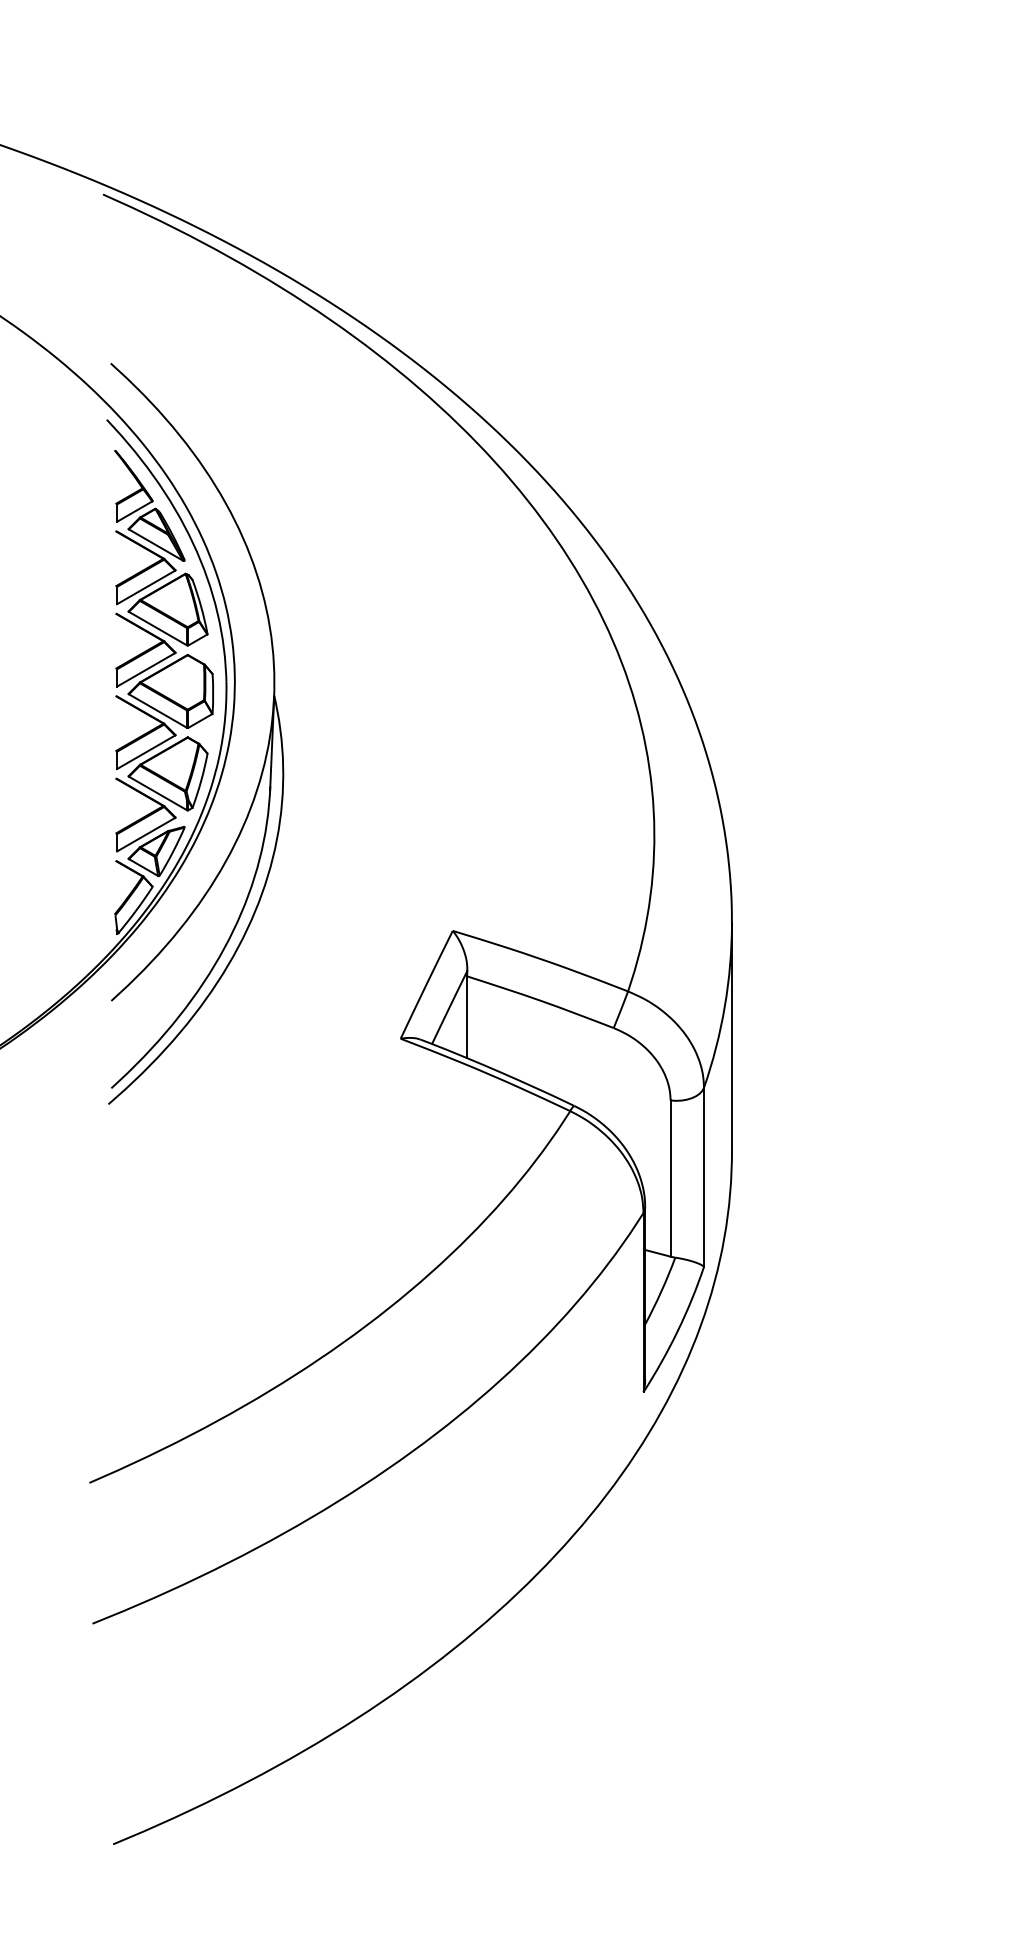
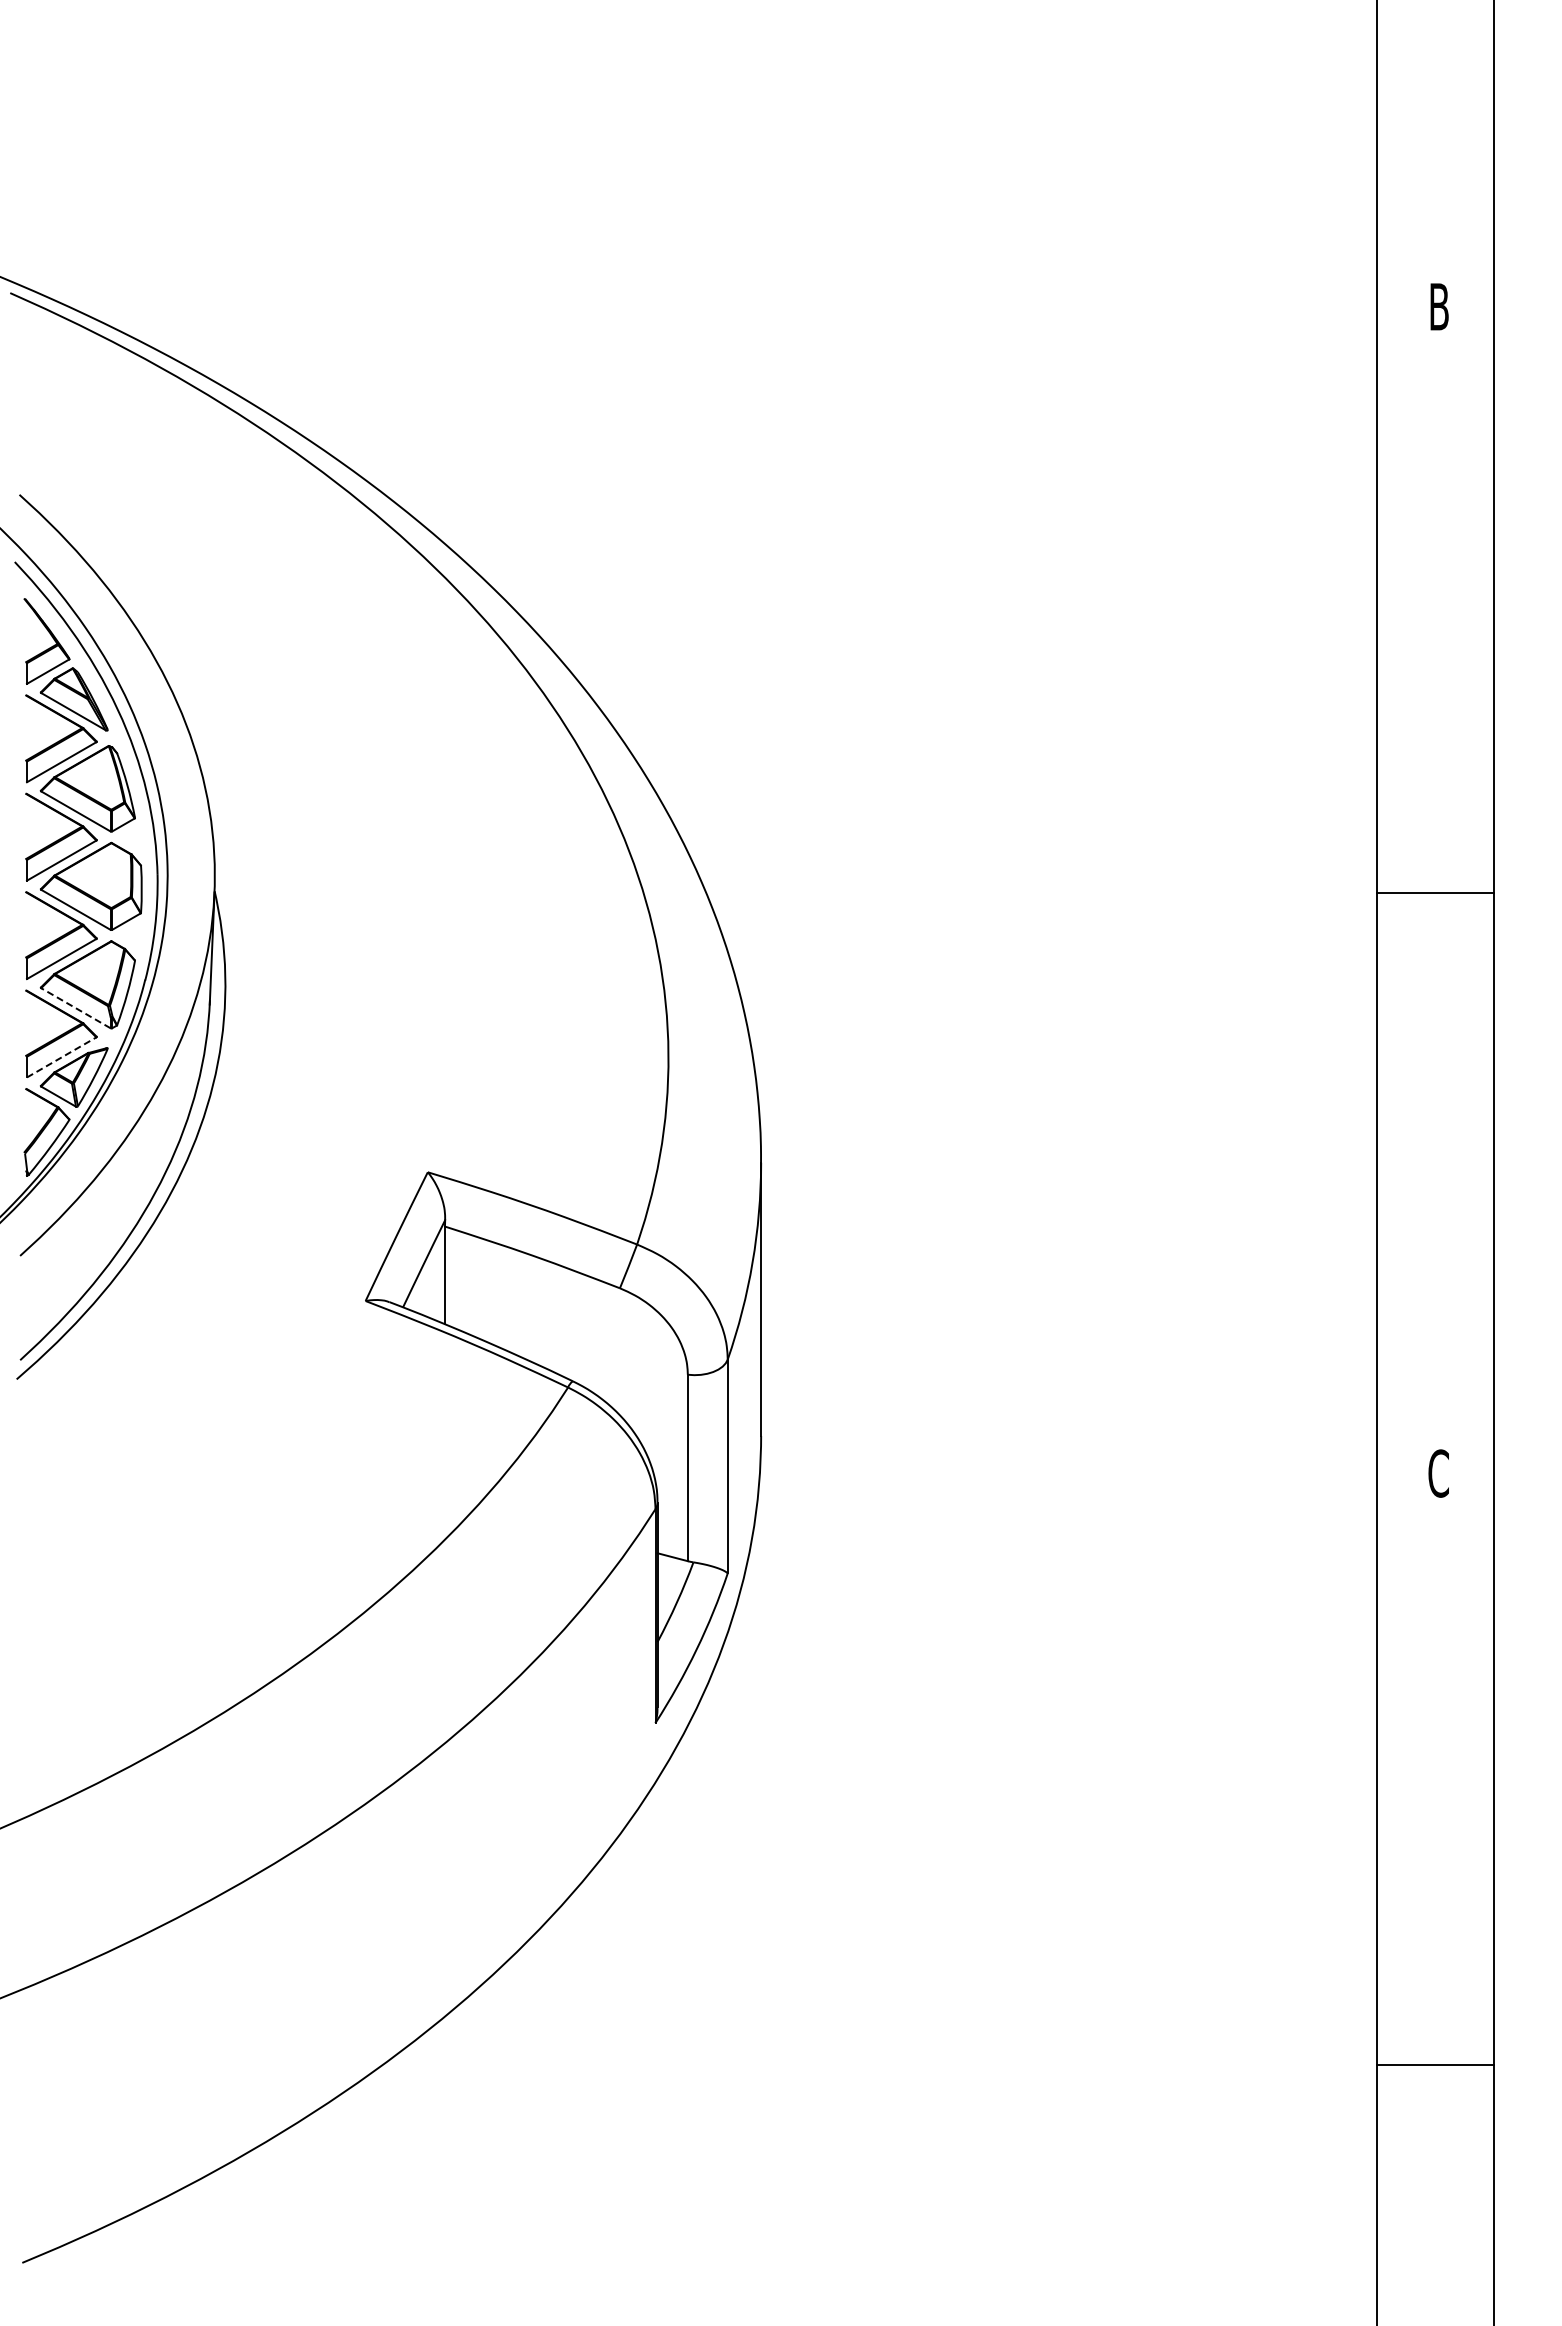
line: (157, 792) -> (75, 1007), solid -> dashed
line: (146, 834) -> (62, 1057), solid -> dashed

